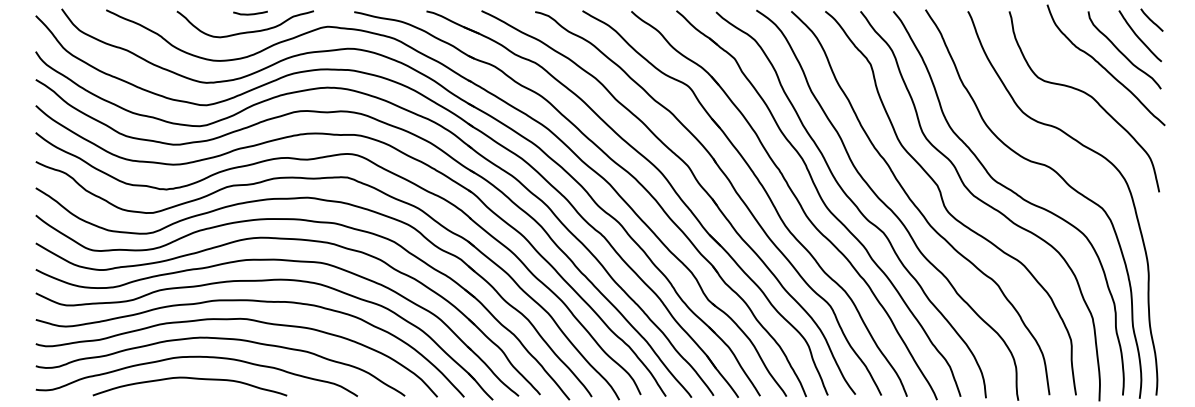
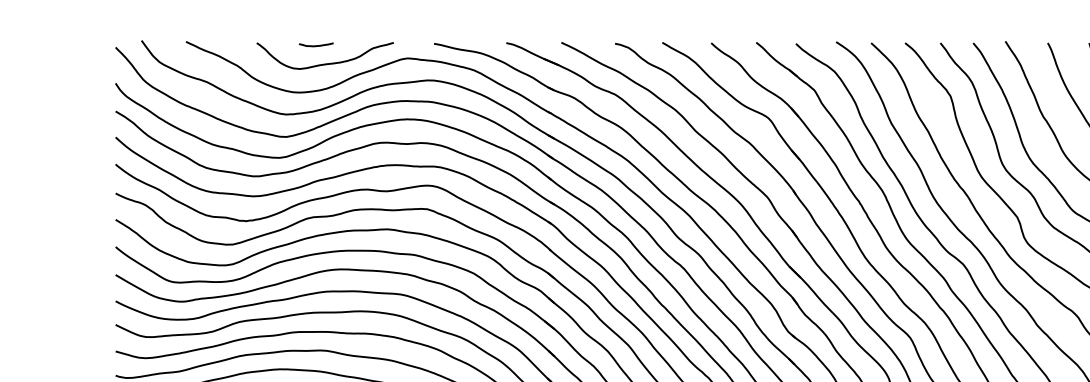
curve: (250, 13) -> (316, 45), moved

